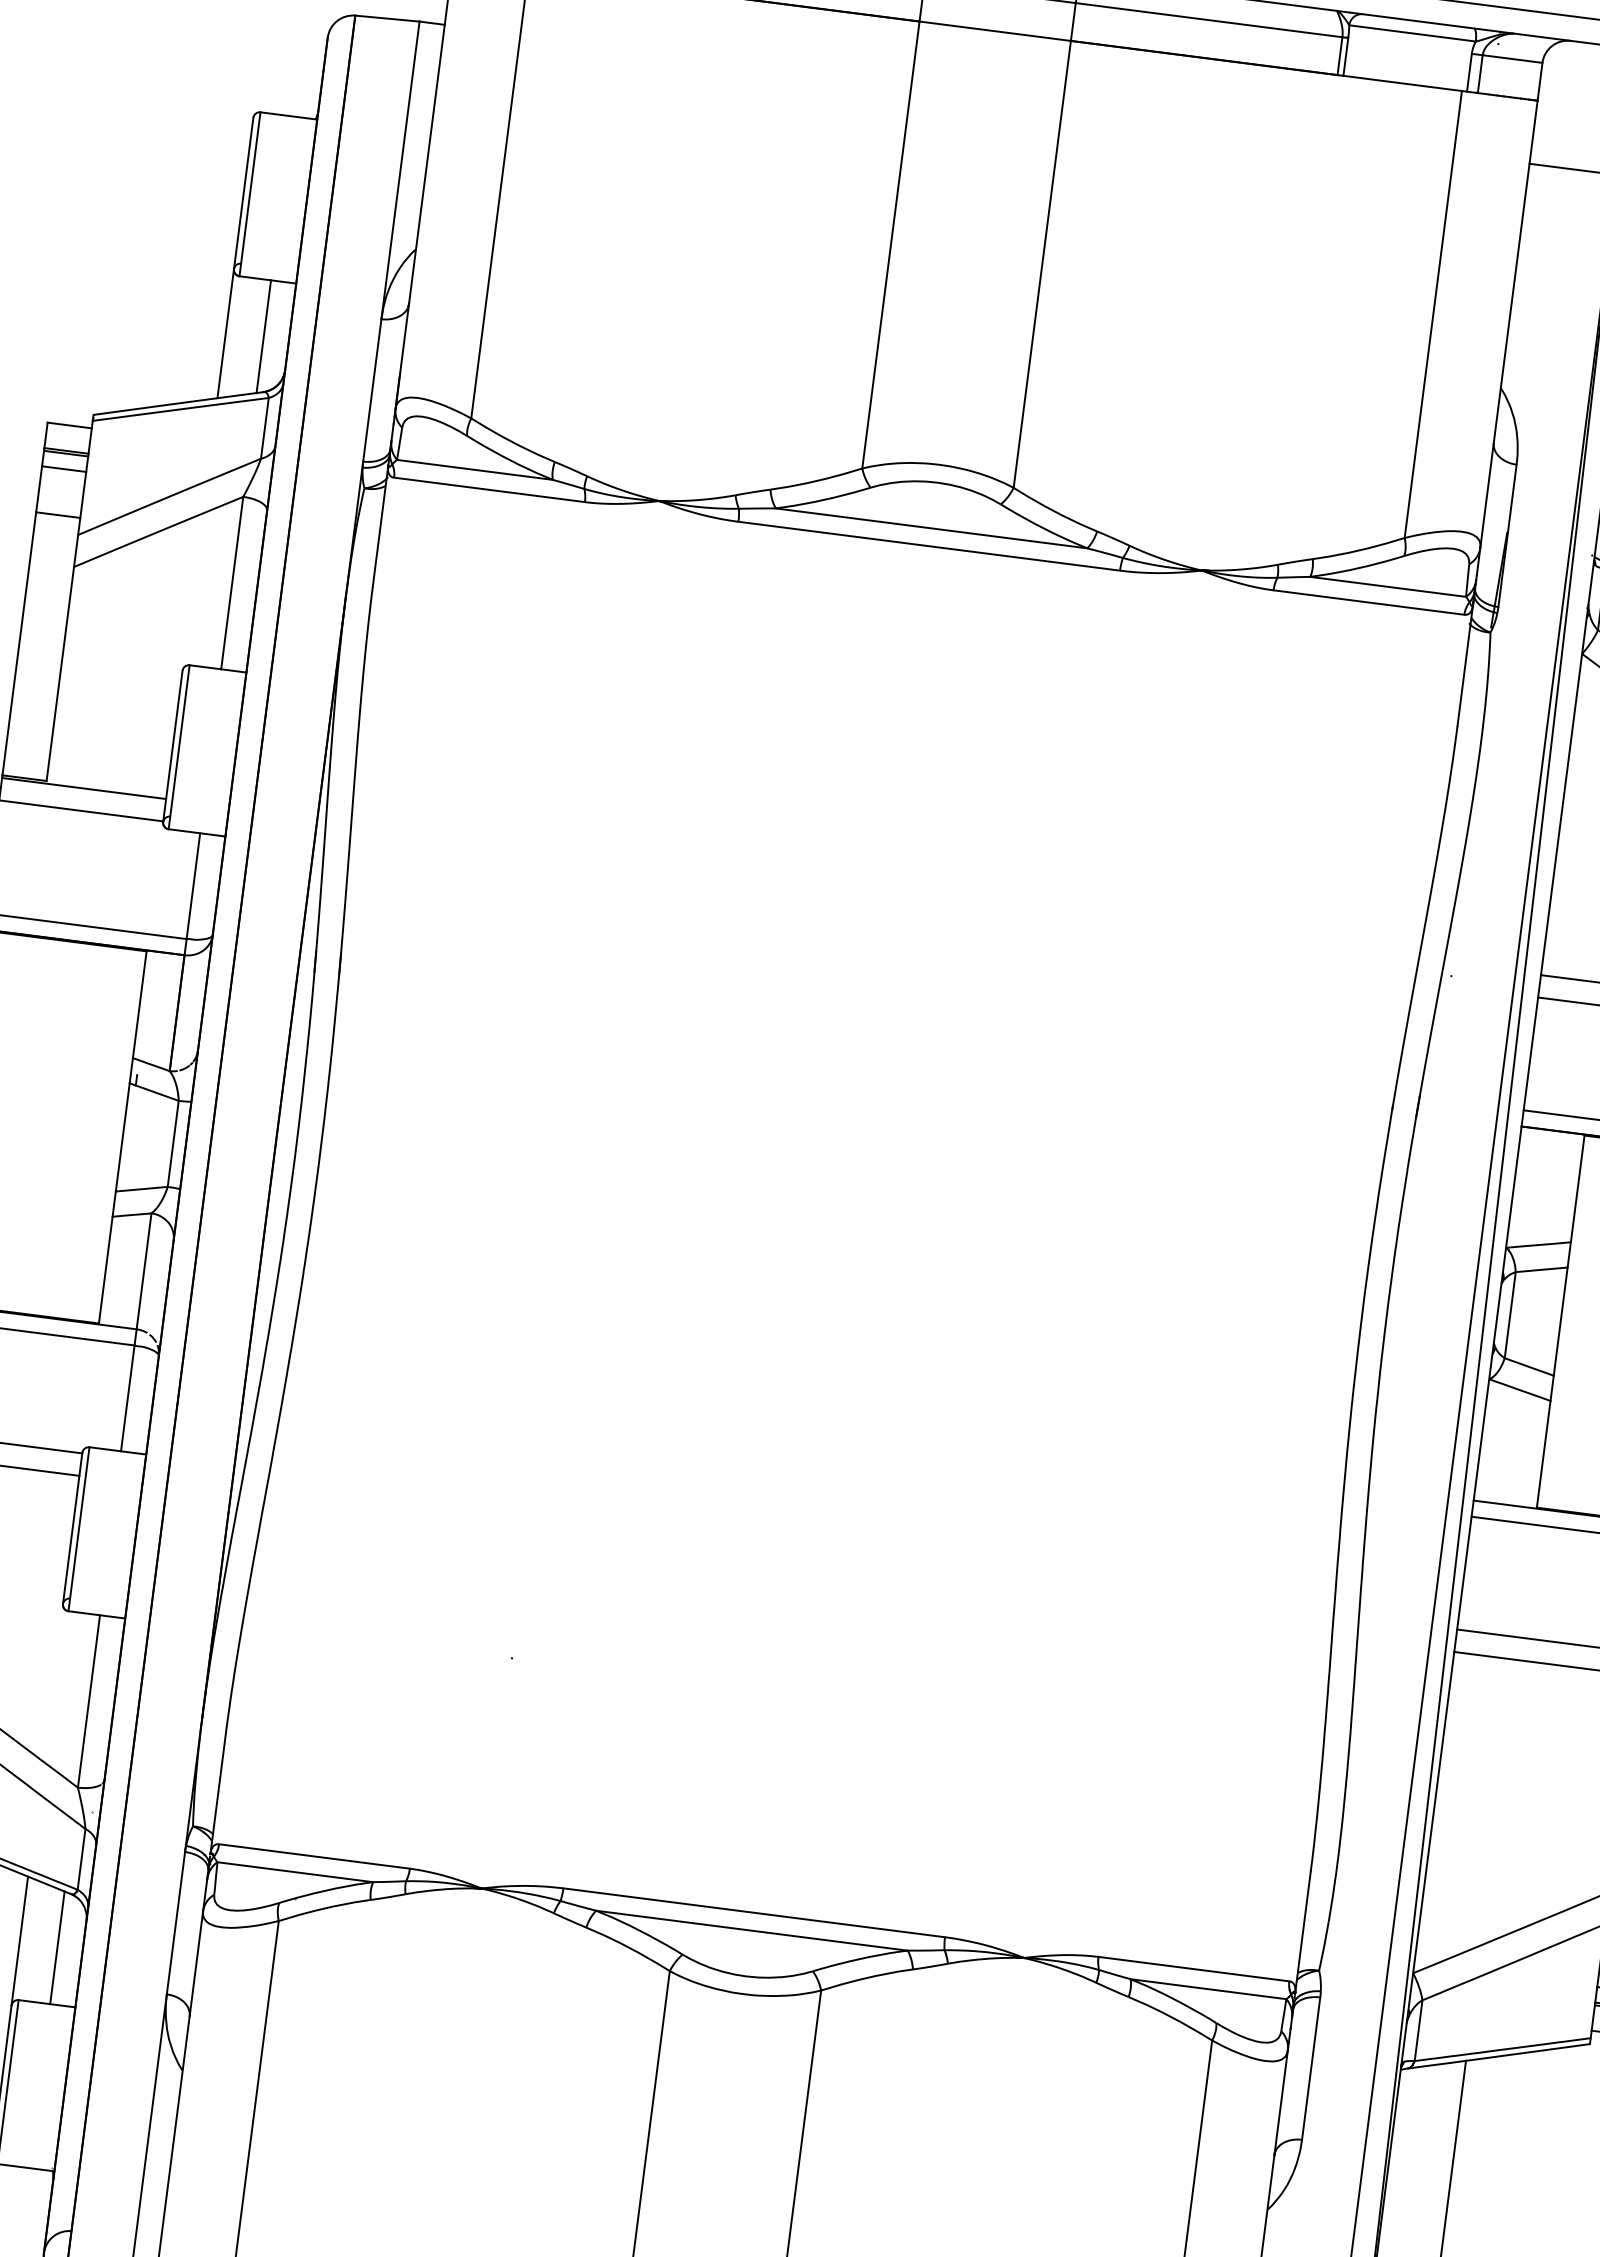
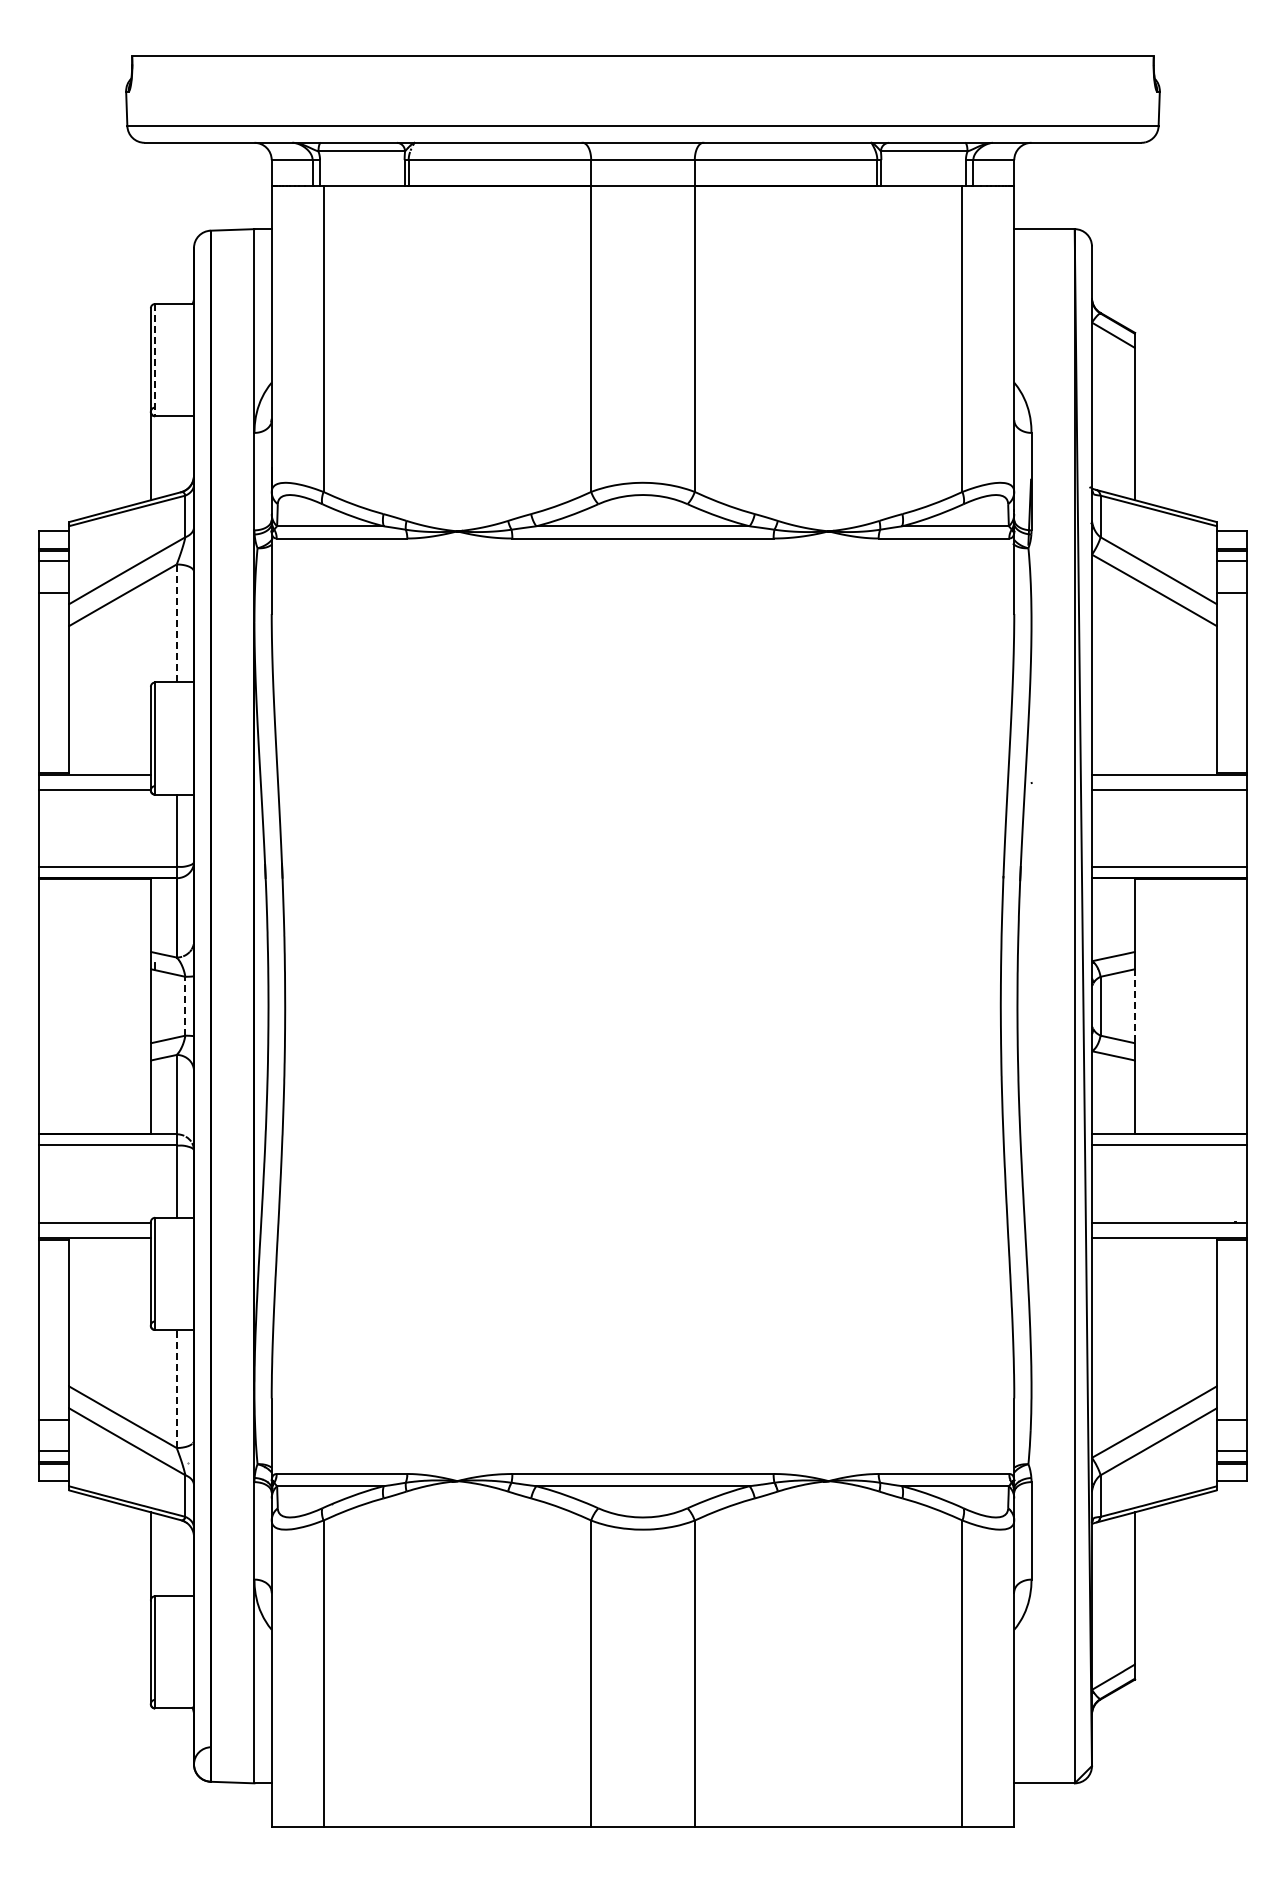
line: (250, 194) -> (155, 360), solid -> dashed
line: (263, 336) -> (176, 454), removed
line: (232, 581) -> (176, 622), solid -> dashed
line: (173, 1142) -> (185, 1005), solid -> dashed
line: (1561, 1322) -> (1135, 1006), solid -> dashed
line: (88, 1700) -> (176, 1388), solid -> dashed
line: (57, 1947) -> (176, 1557), removed

